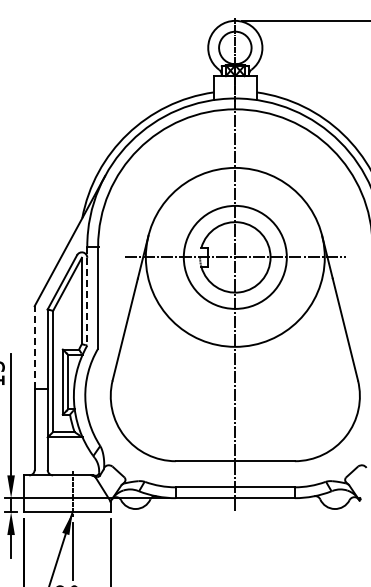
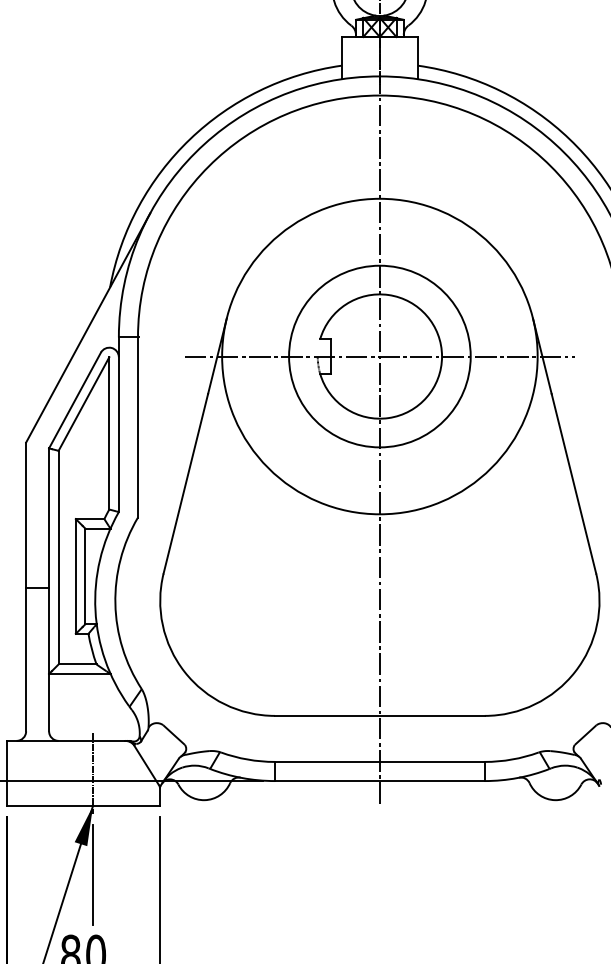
line: (87, 296) -> (119, 425), dashed -> solid
line: (34, 346) -> (25, 513), dashed -> solid

